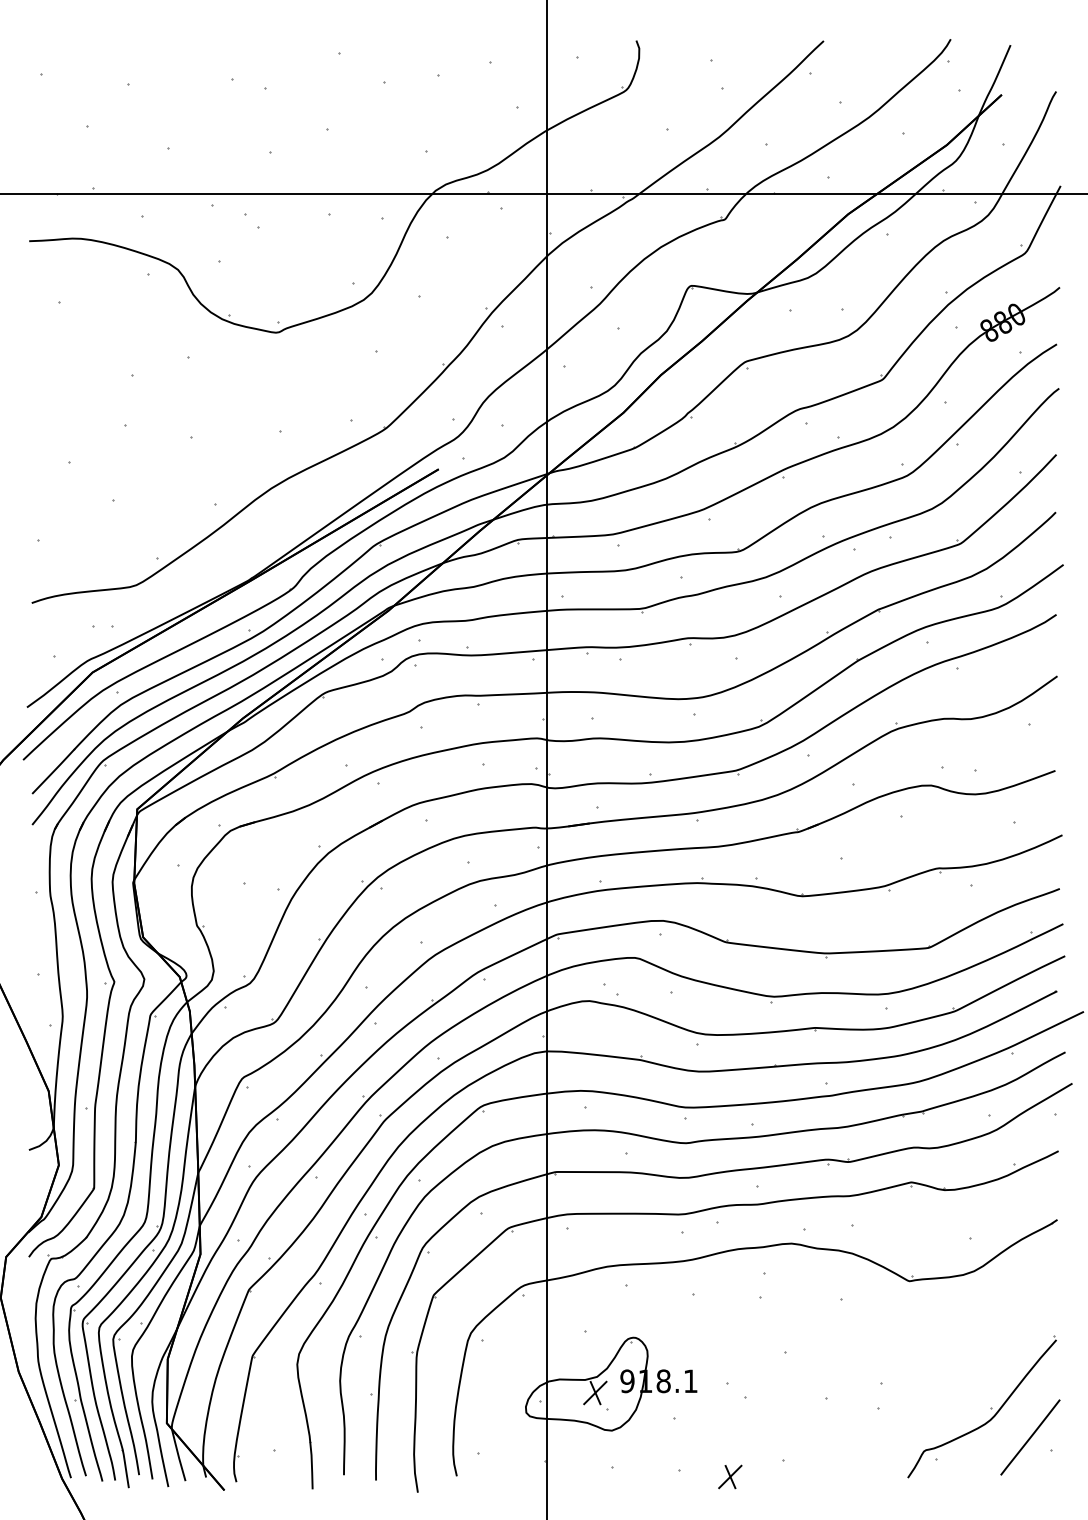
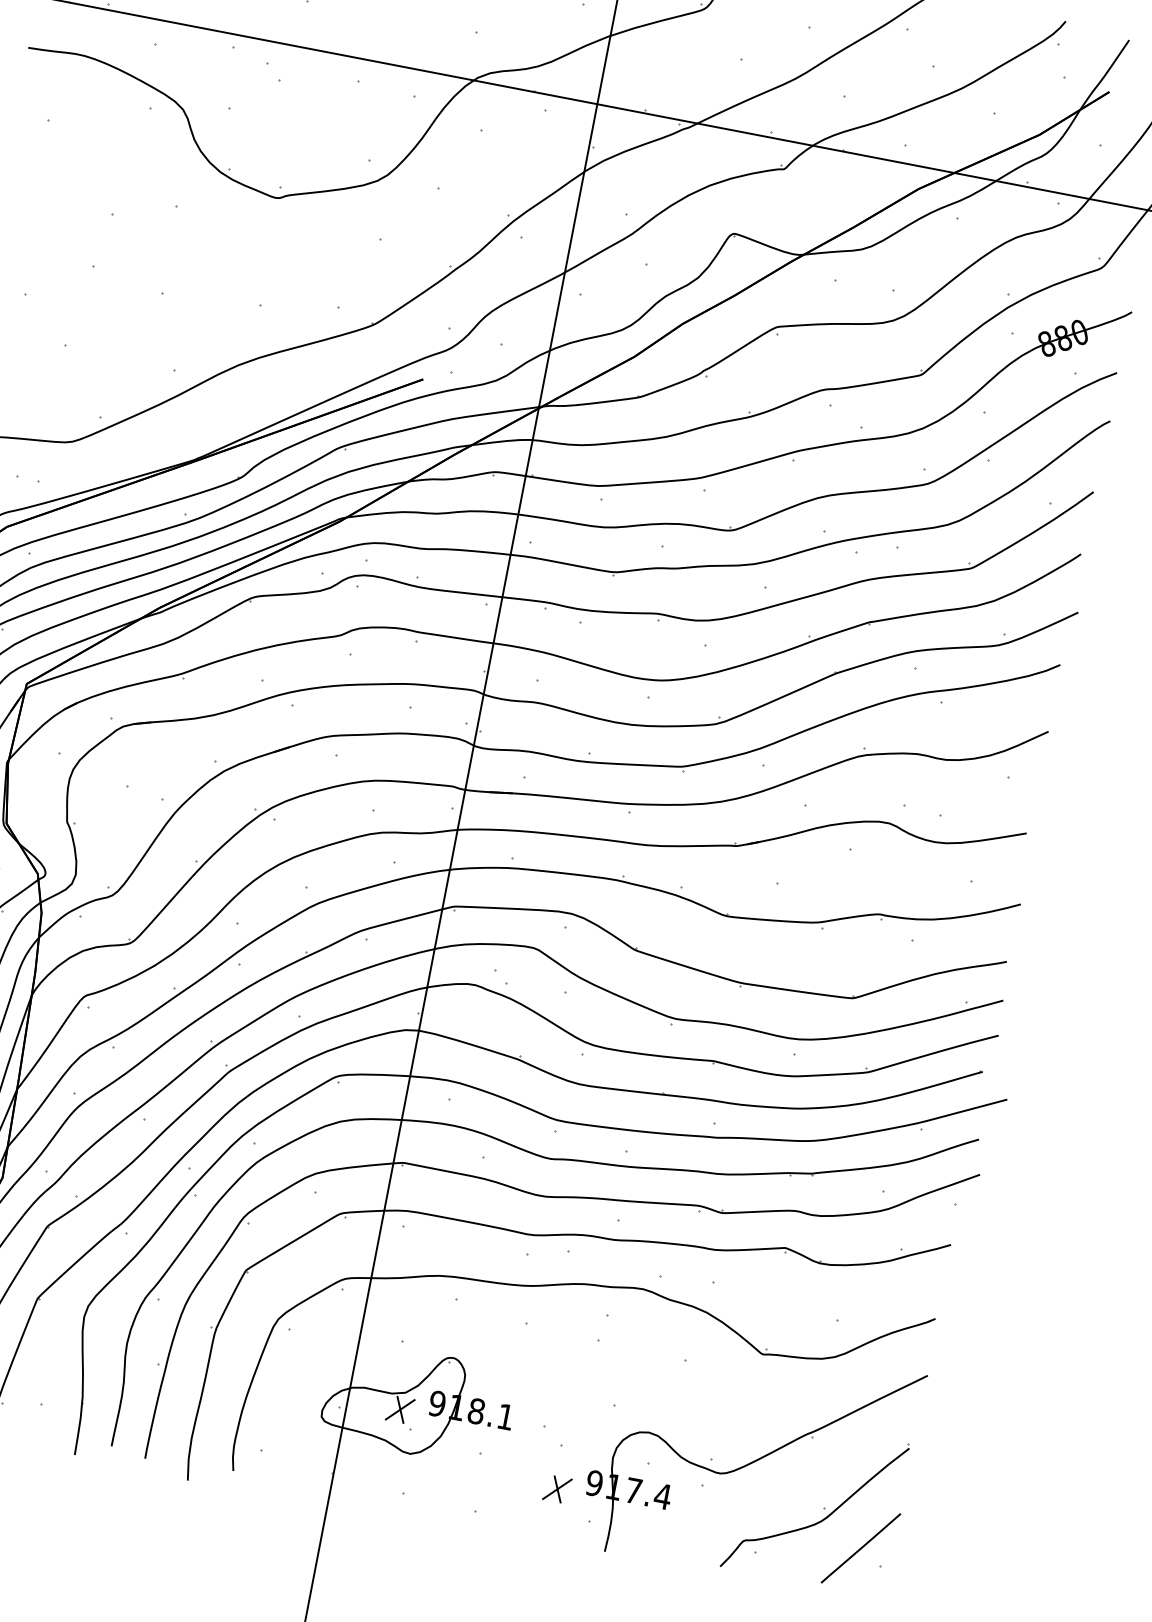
part: (917, 1377) -> (751, 1460), added
part: (730, 1476) -> (557, 1488), moved

